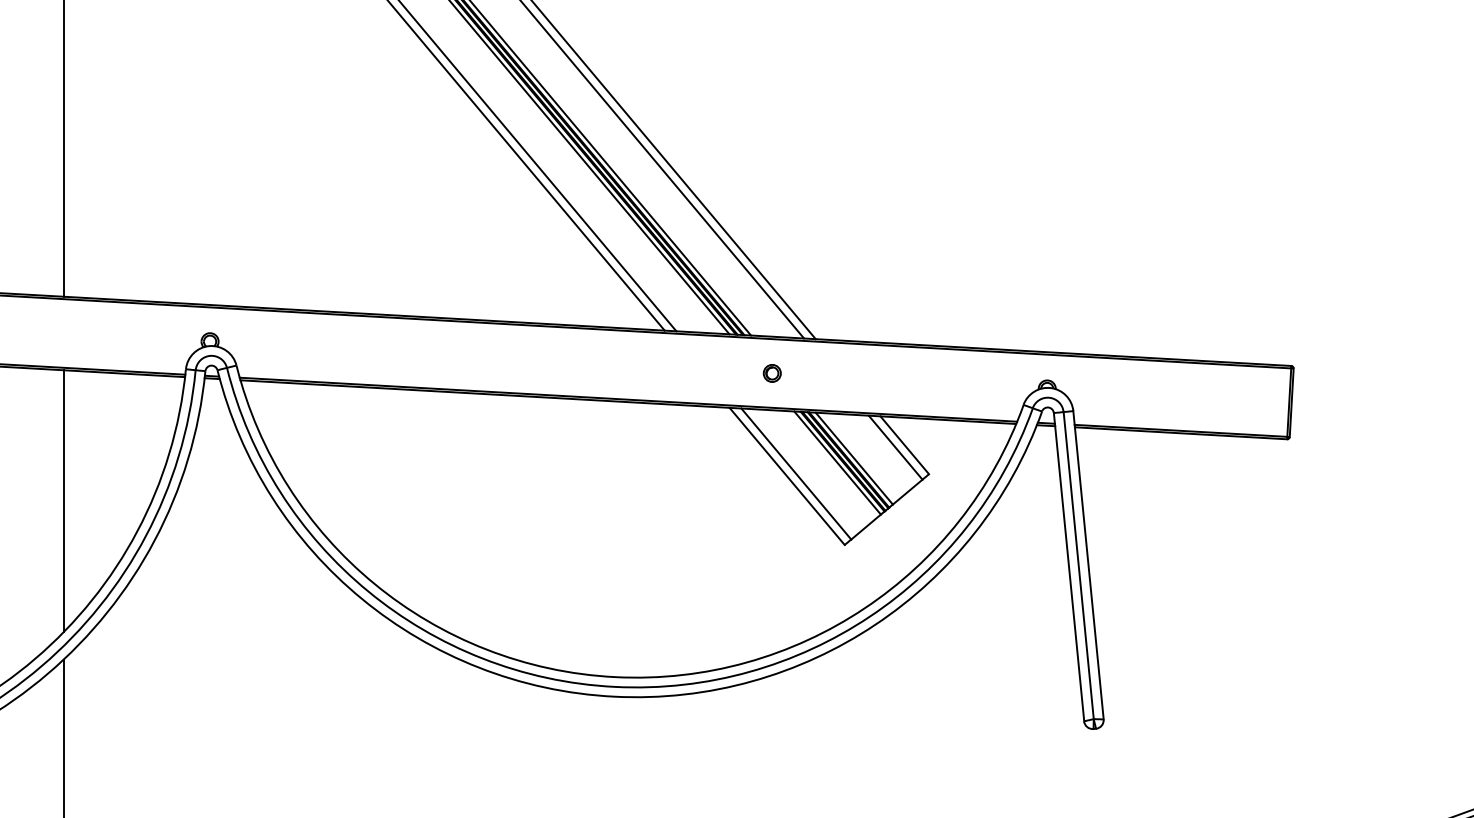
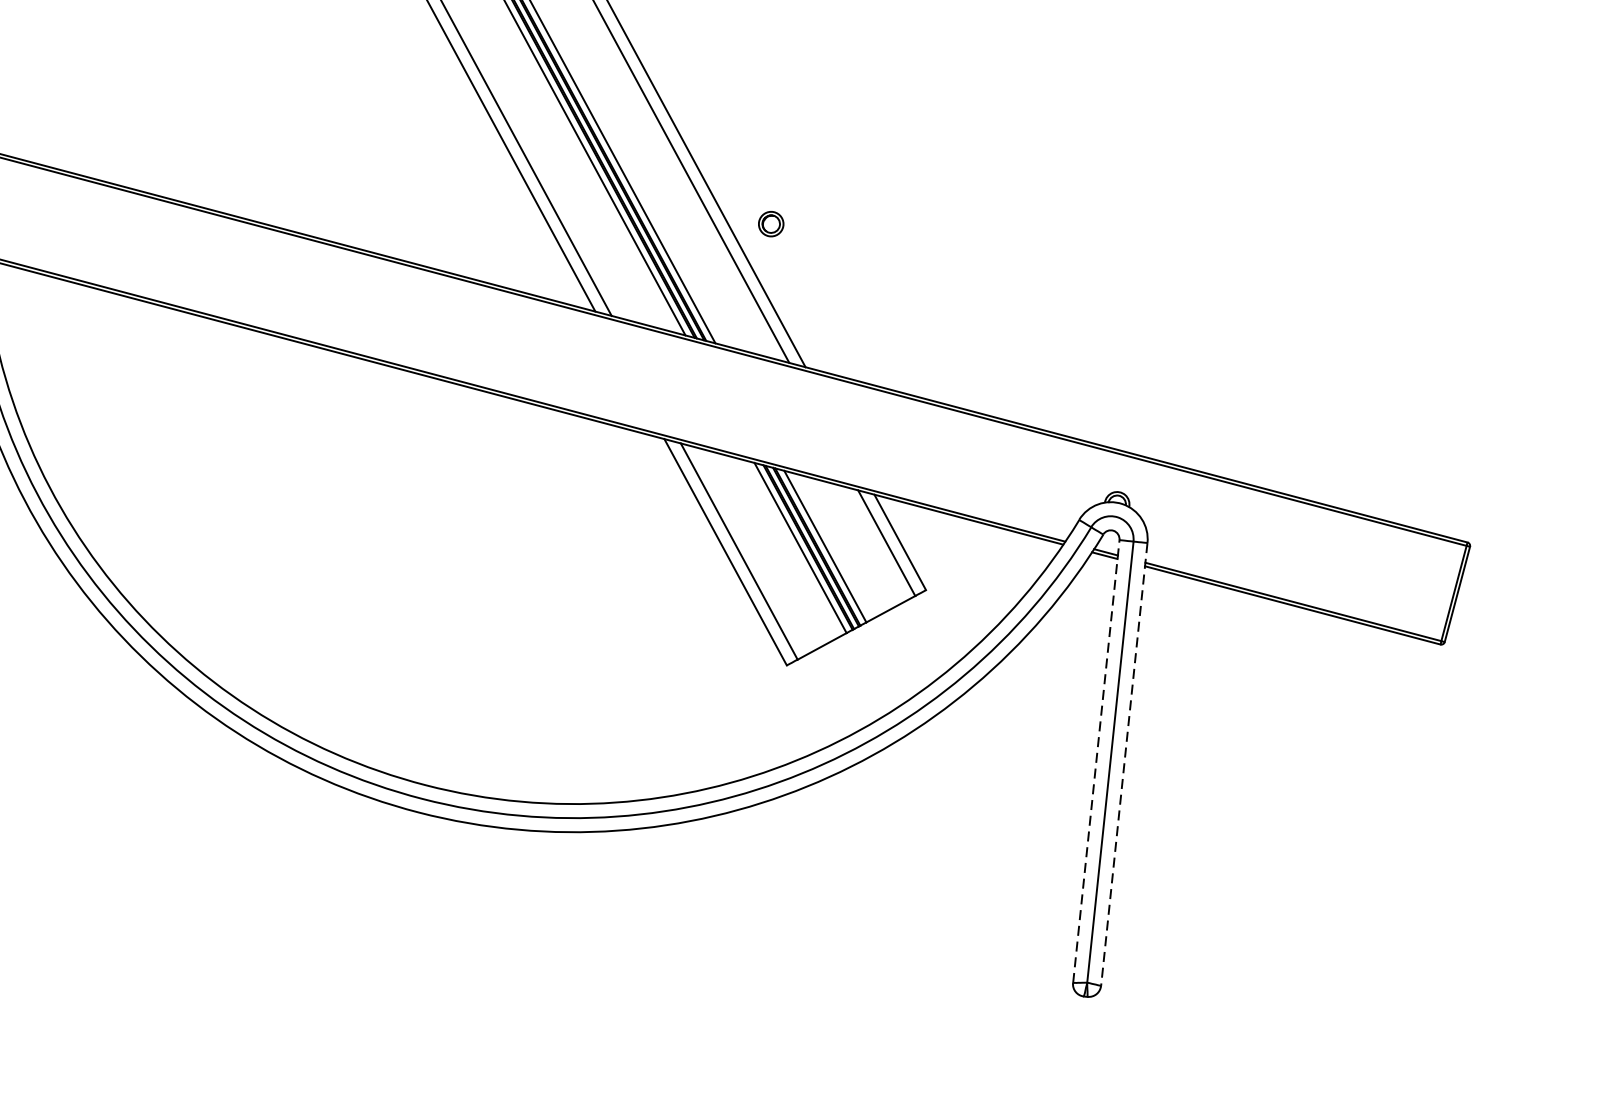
part: (771, 373) -> (770, 223), moved
line: (1088, 565) -> (1124, 764), solid -> dashed
line: (1069, 567) -> (1096, 762), solid -> dashed

